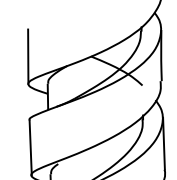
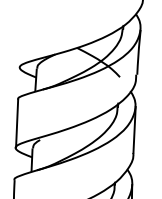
line: (28, 56) -> (21, 43), removed

